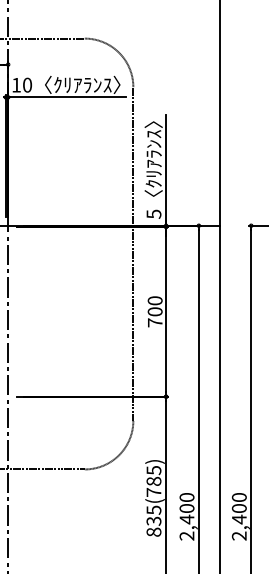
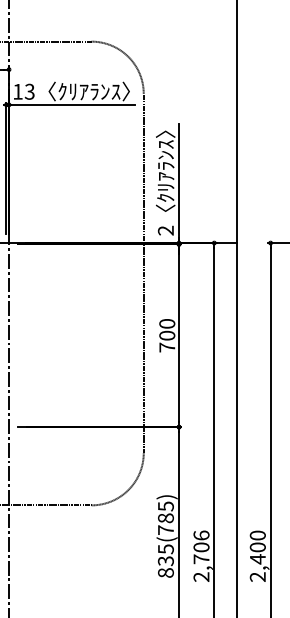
text: (27, 84) -> (29, 91), 10 -> 13
text: (153, 213) -> (165, 229), 5 -> 2
text: (186, 508) -> (200, 547), 2,400 -> 2,706

